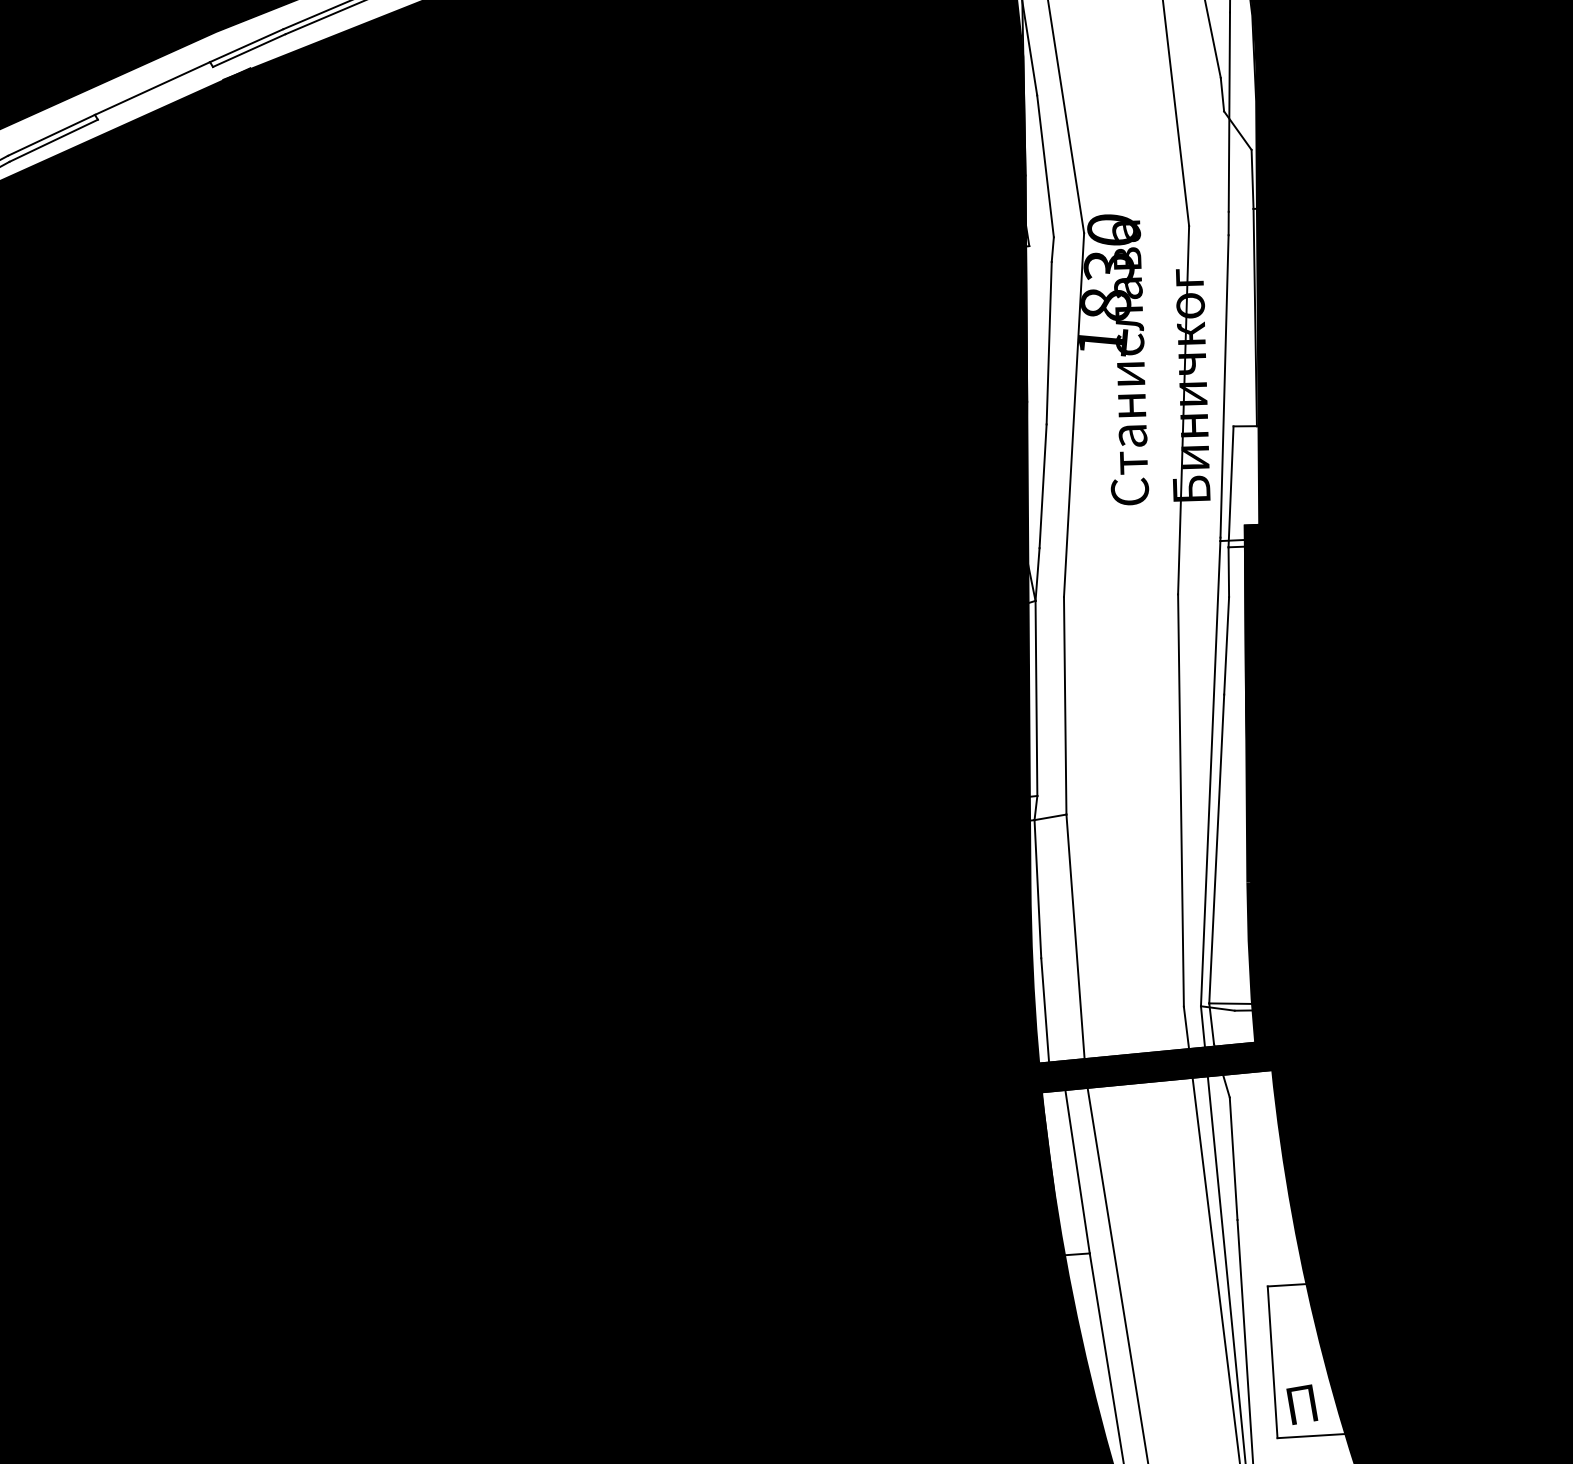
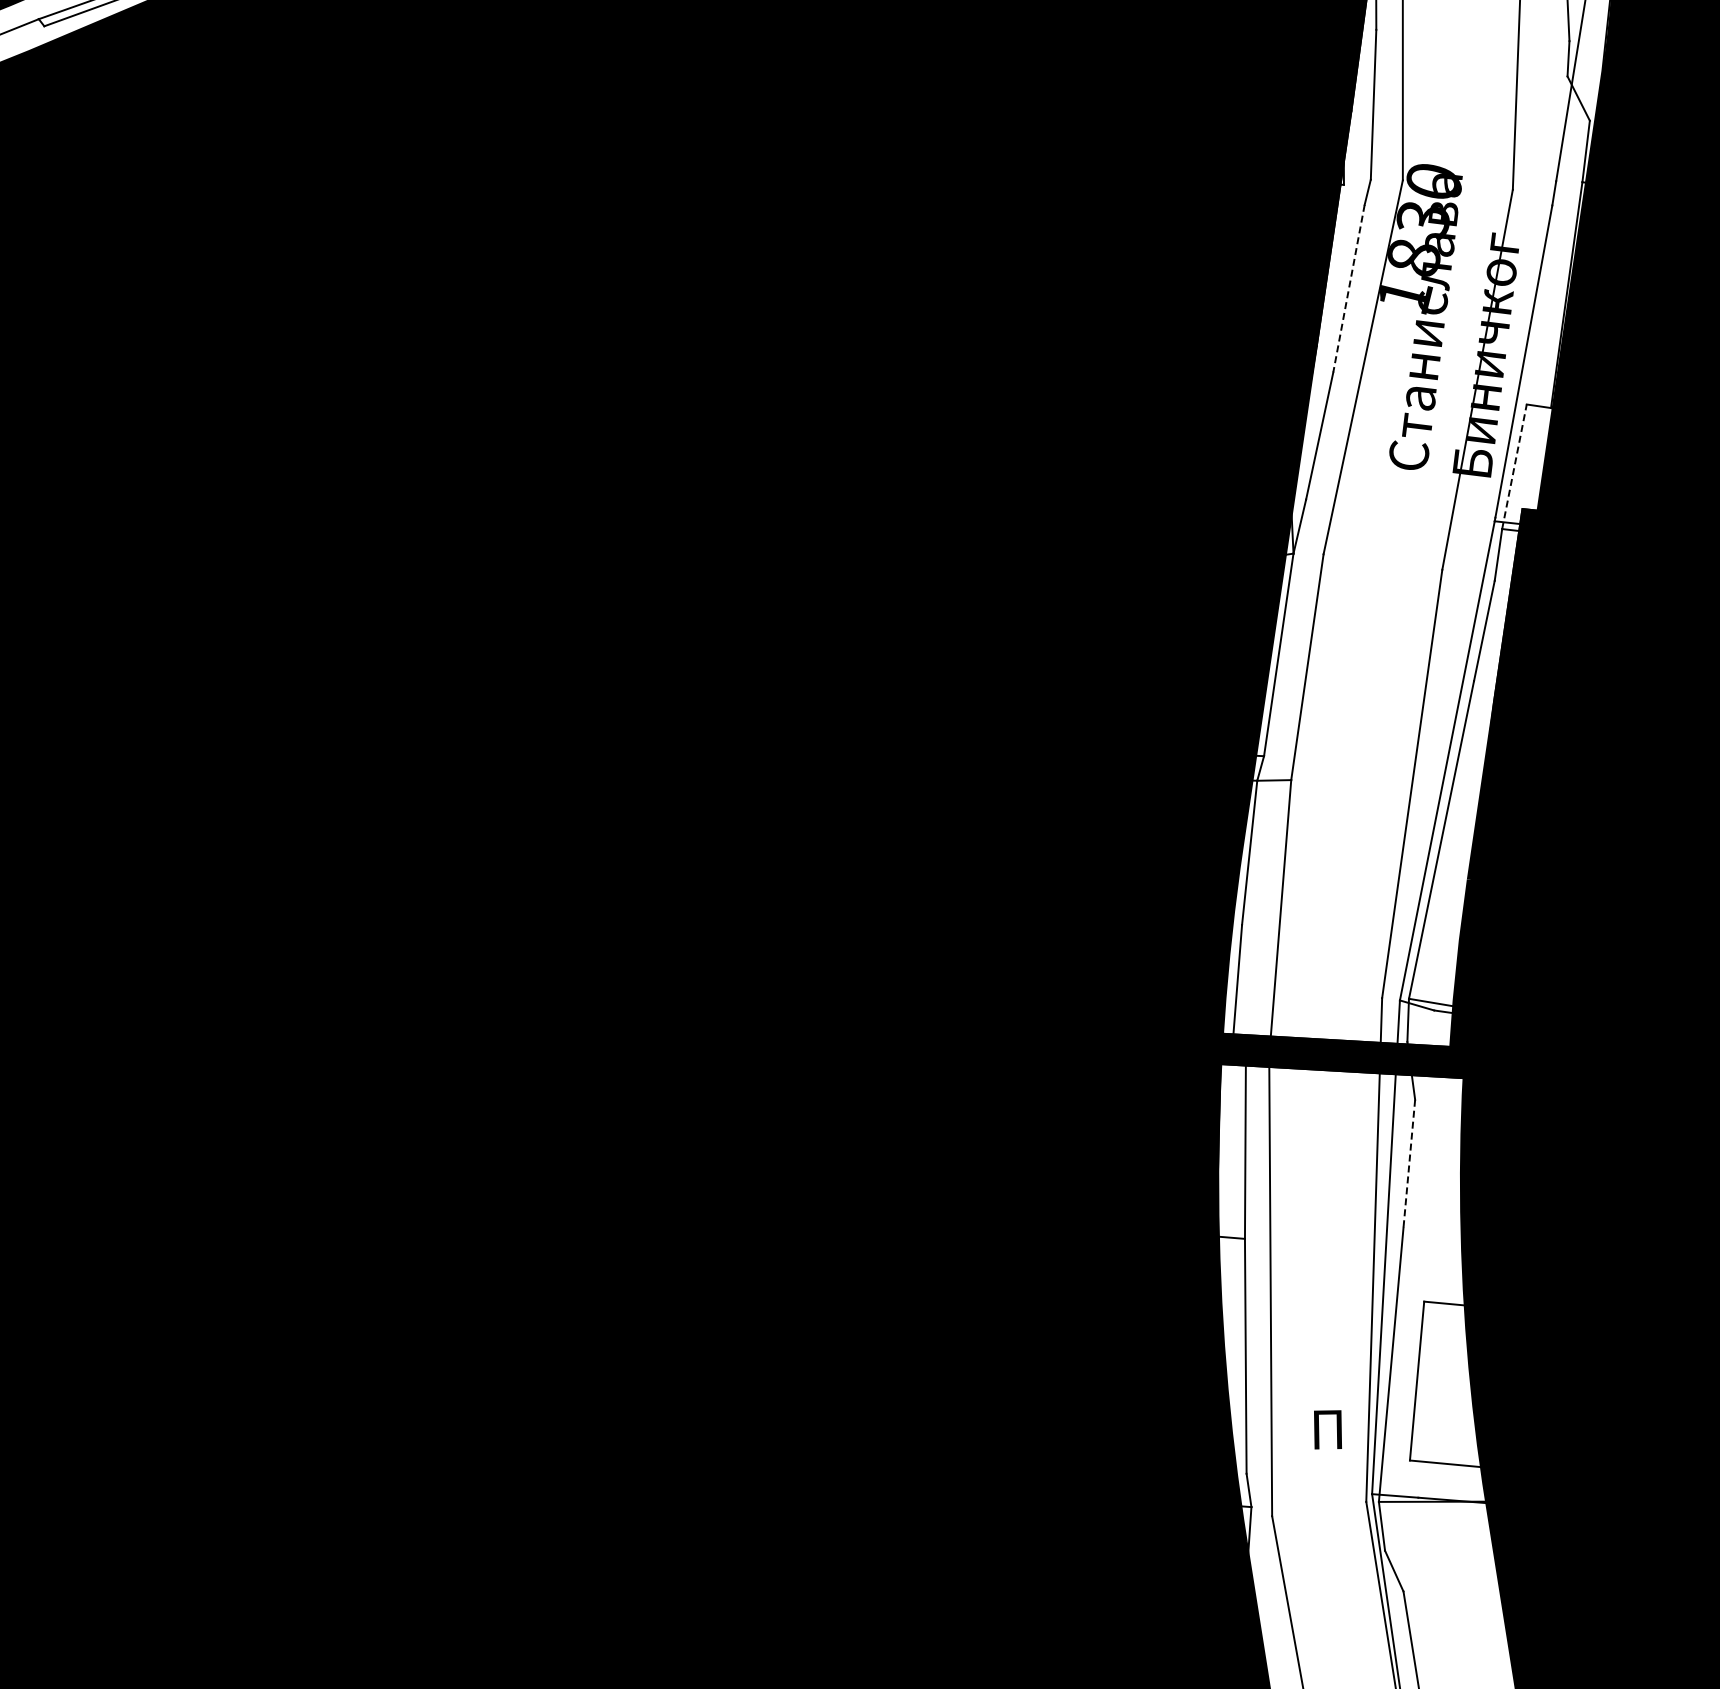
line: (1048, 344) -> (1348, 289), solid -> dashed
line: (1231, 486) -> (1514, 466), solid -> dashed
line: (1233, 1159) -> (1409, 1164), solid -> dashed
text: (1301, 1404) -> (1327, 1429), moved

